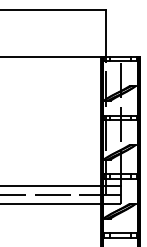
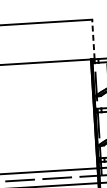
line: (105, 33) -> (93, 39), solid -> dashed

